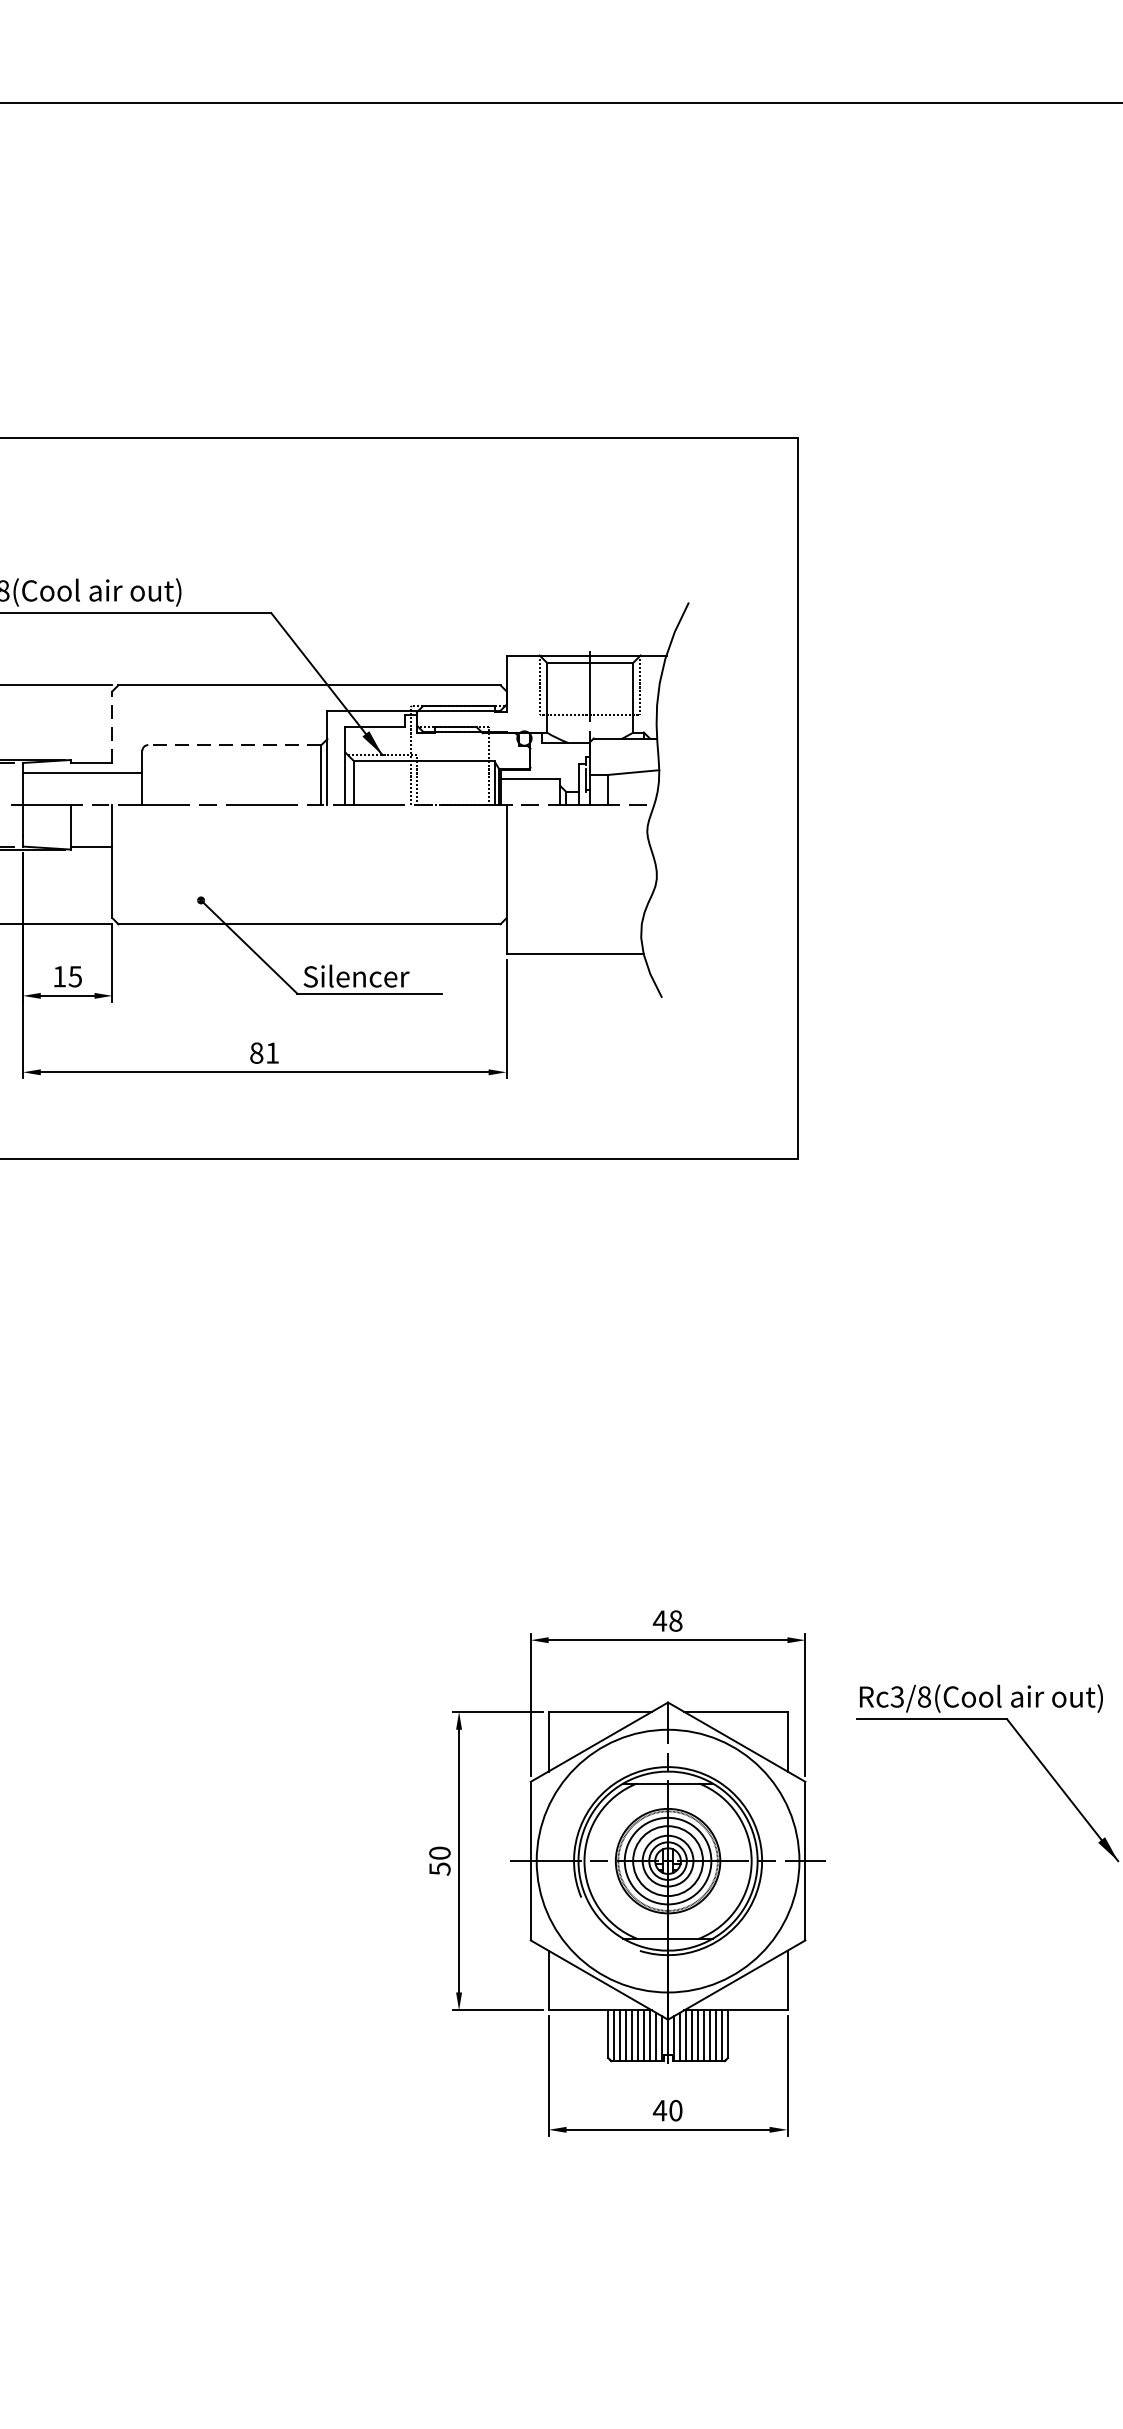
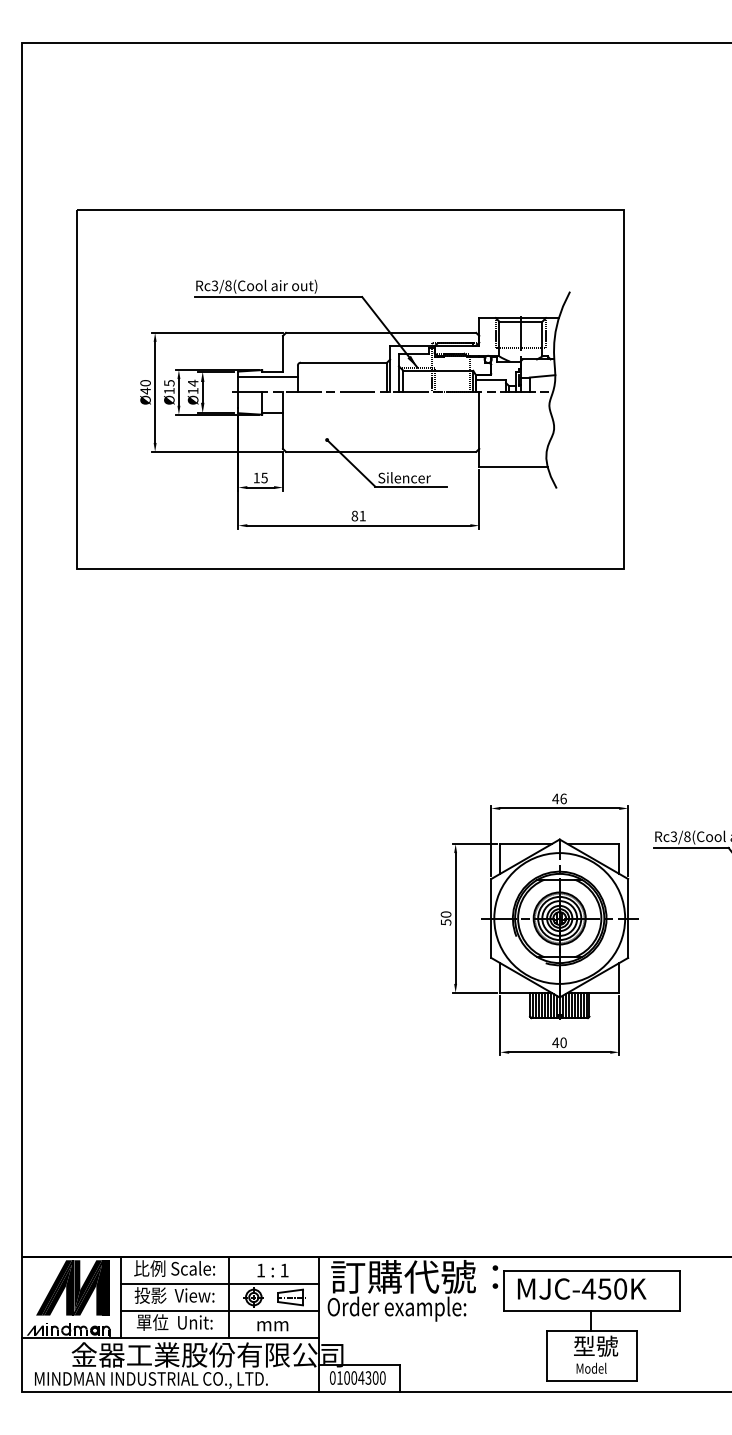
line: (113, 726) -> (283, 353), dashed -> solid
line: (233, 744) -> (343, 362), dashed -> solid
text: (675, 1620) -> (563, 798), 48 -> 46

